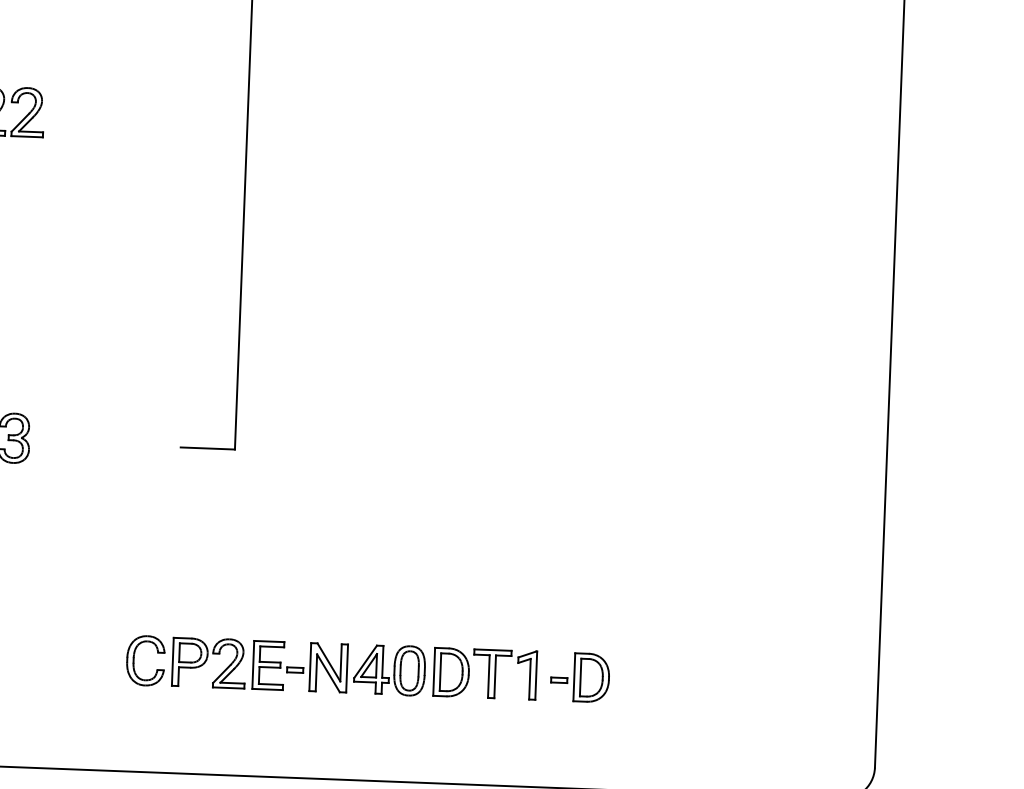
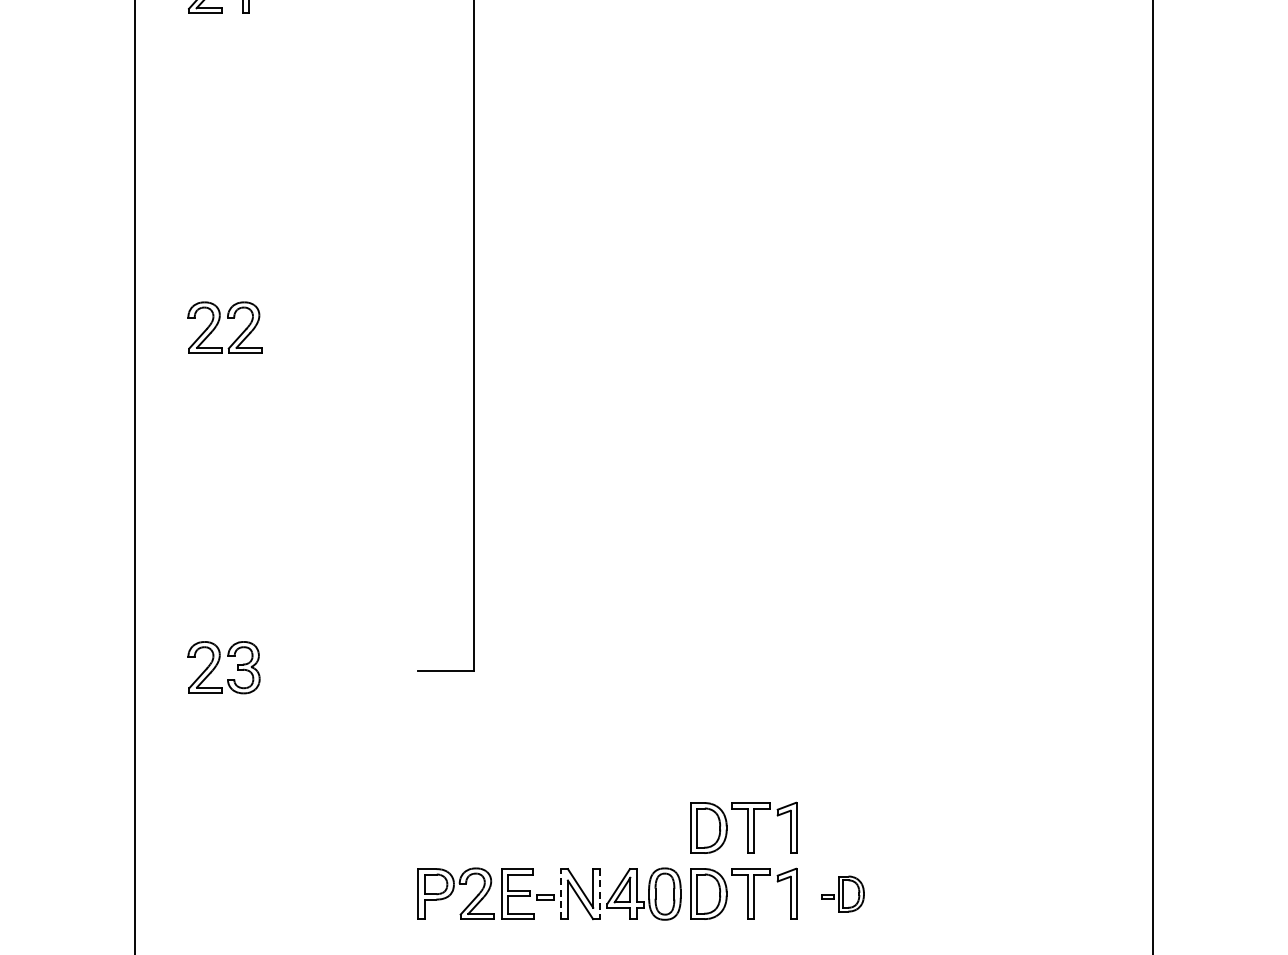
part: (487, 609) -> (743, 827), added
part: (134, 659) -> (377, 893), removed
line: (310, 666) -> (561, 893), solid -> dashed
line: (346, 668) -> (599, 894), solid -> dashed
part: (579, 676) -> (842, 893), size x0.7

